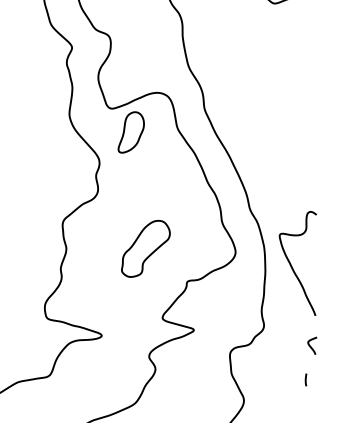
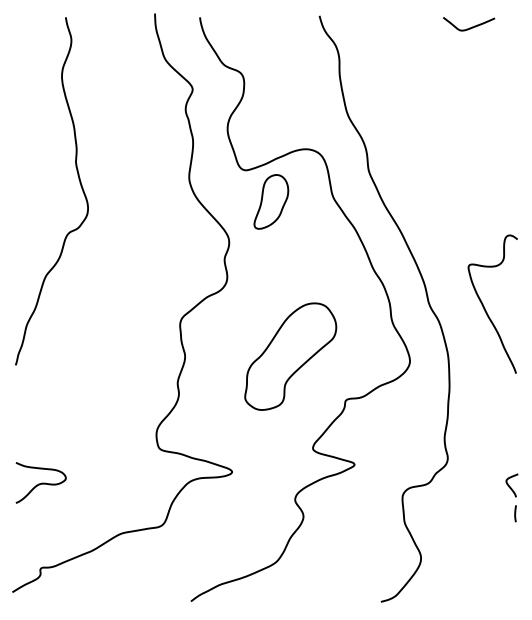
part: (145, 248) -> (290, 356), size x1.43
curve: (291, 265) -> (484, 306), moved
line: (305, 379) -> (515, 513), moved

